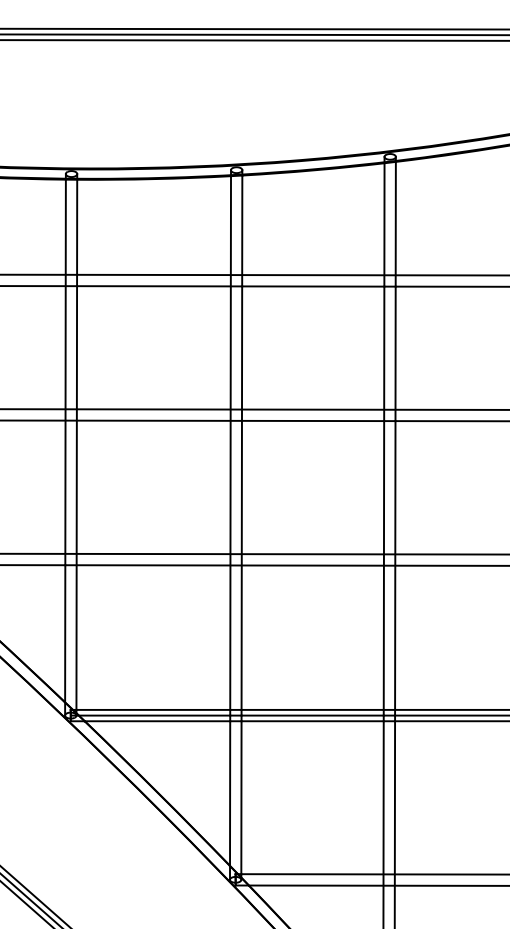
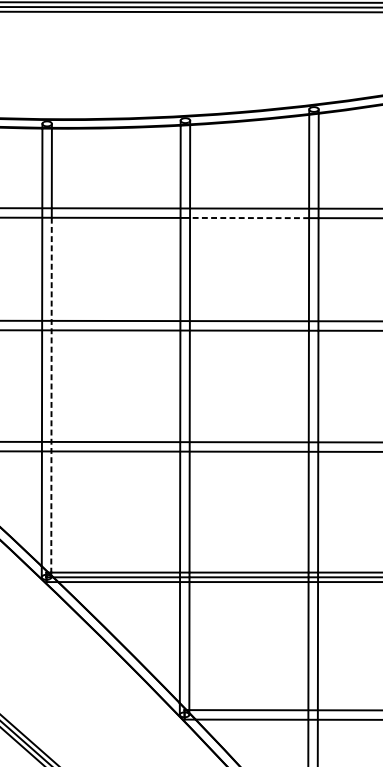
line: (312, 286) -> (248, 218), solid -> dashed
line: (76, 498) -> (51, 395), solid -> dashed

